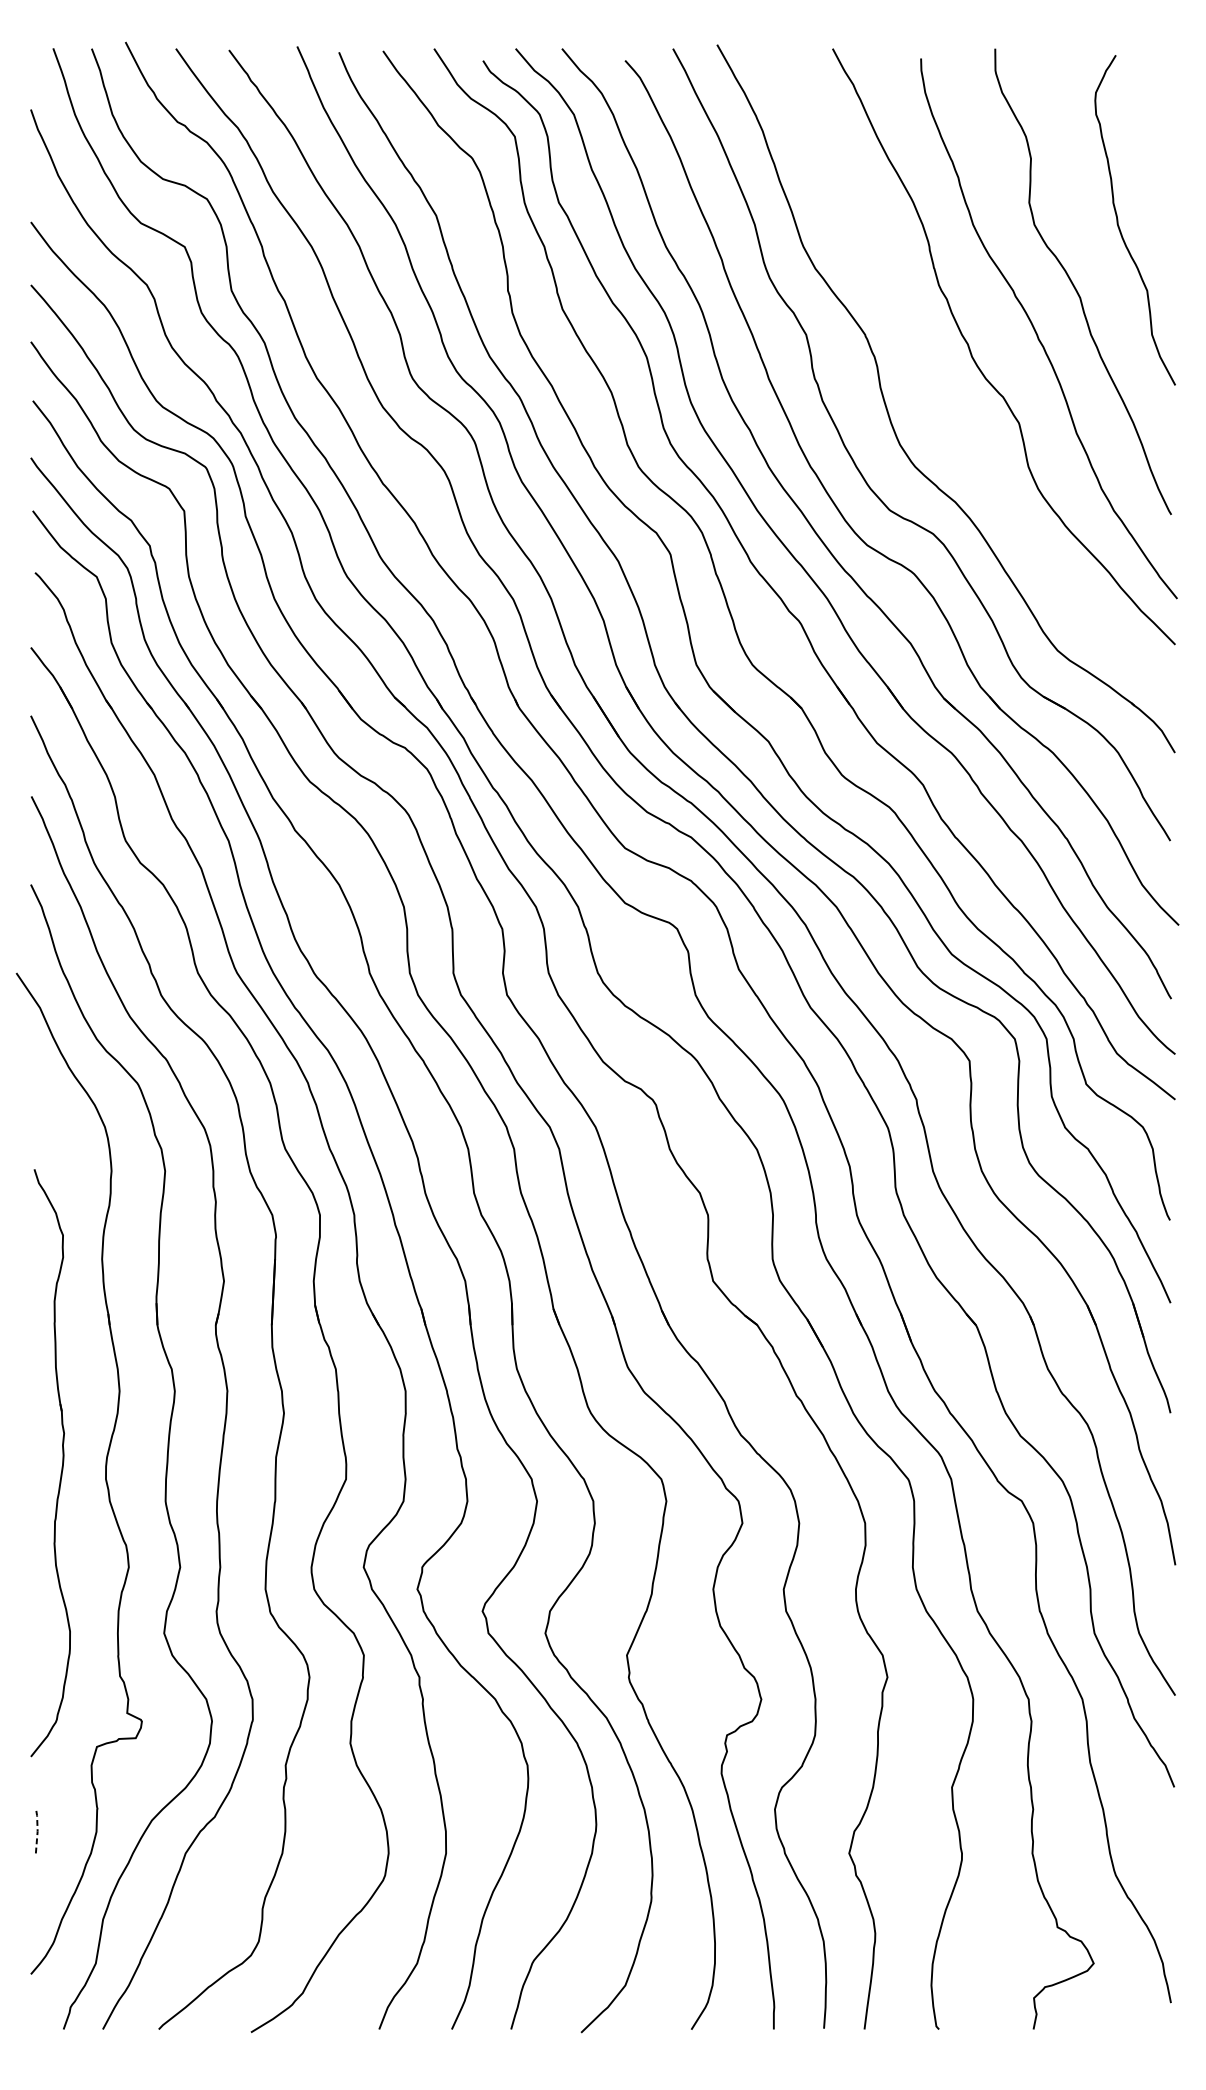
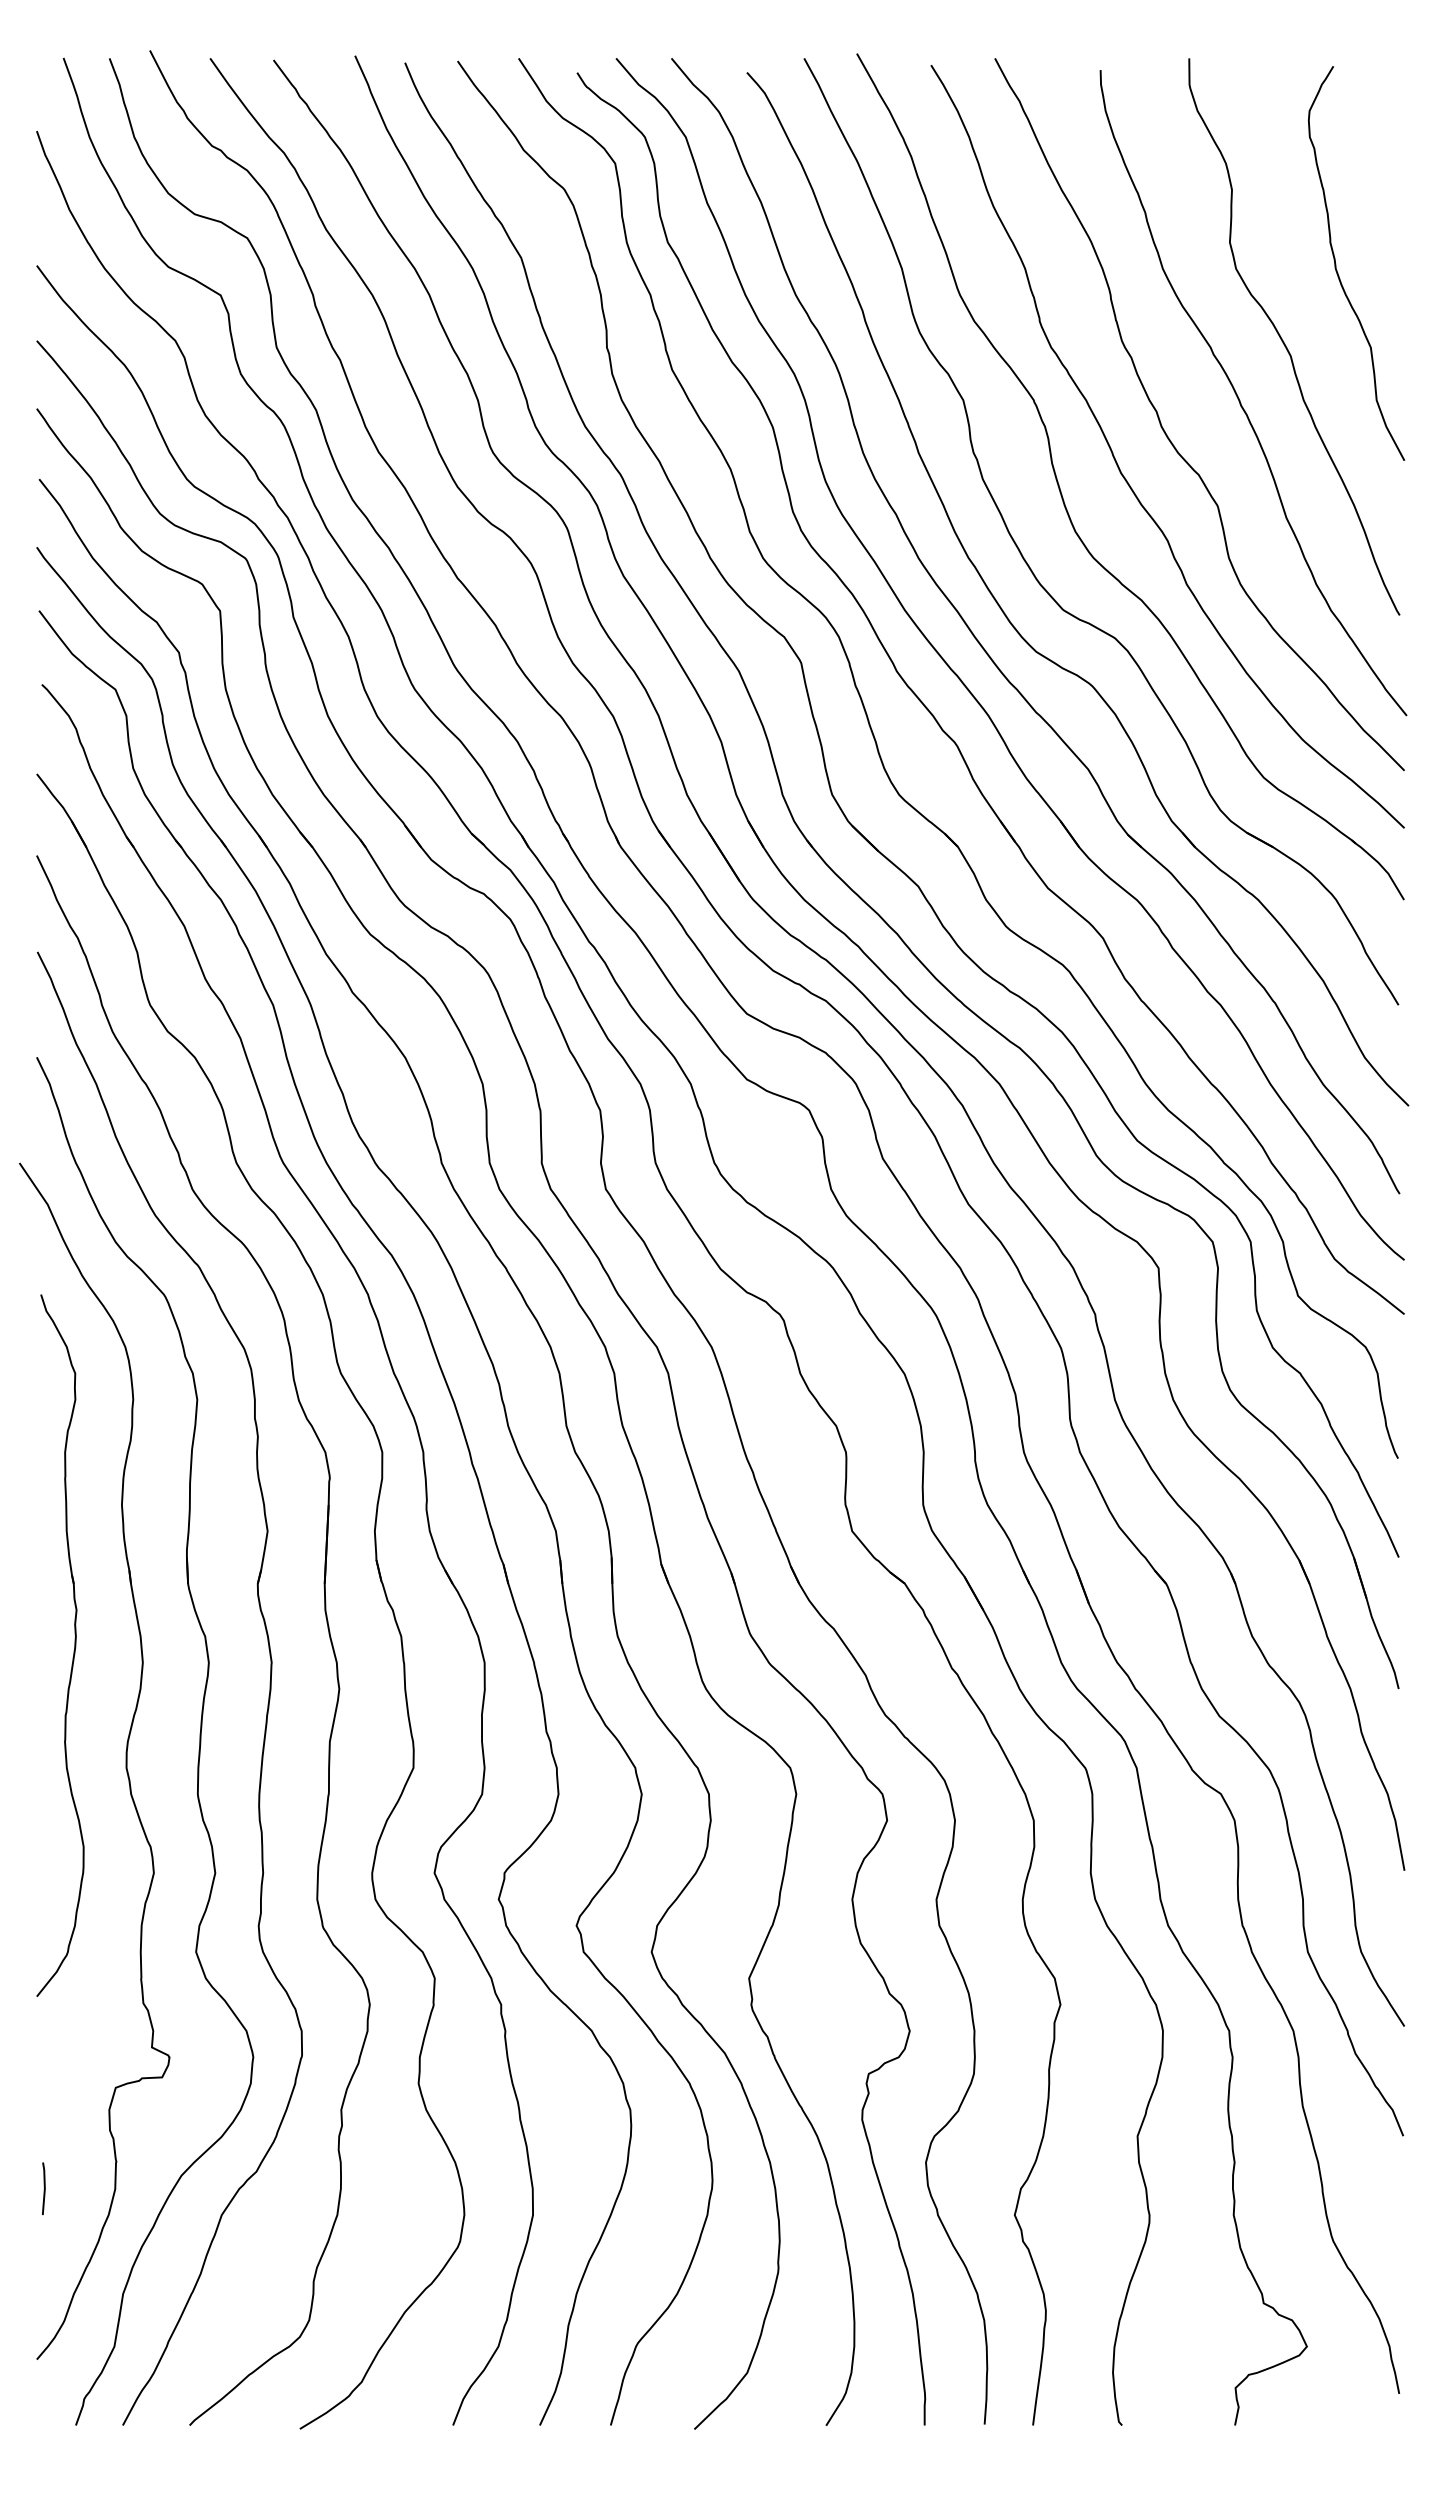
curve: (936, 390) -> (1119, 466), added
part: (61, 1467) -> (73, 1650), moved
line: (37, 1831) -> (44, 2188), dashed -> solid

